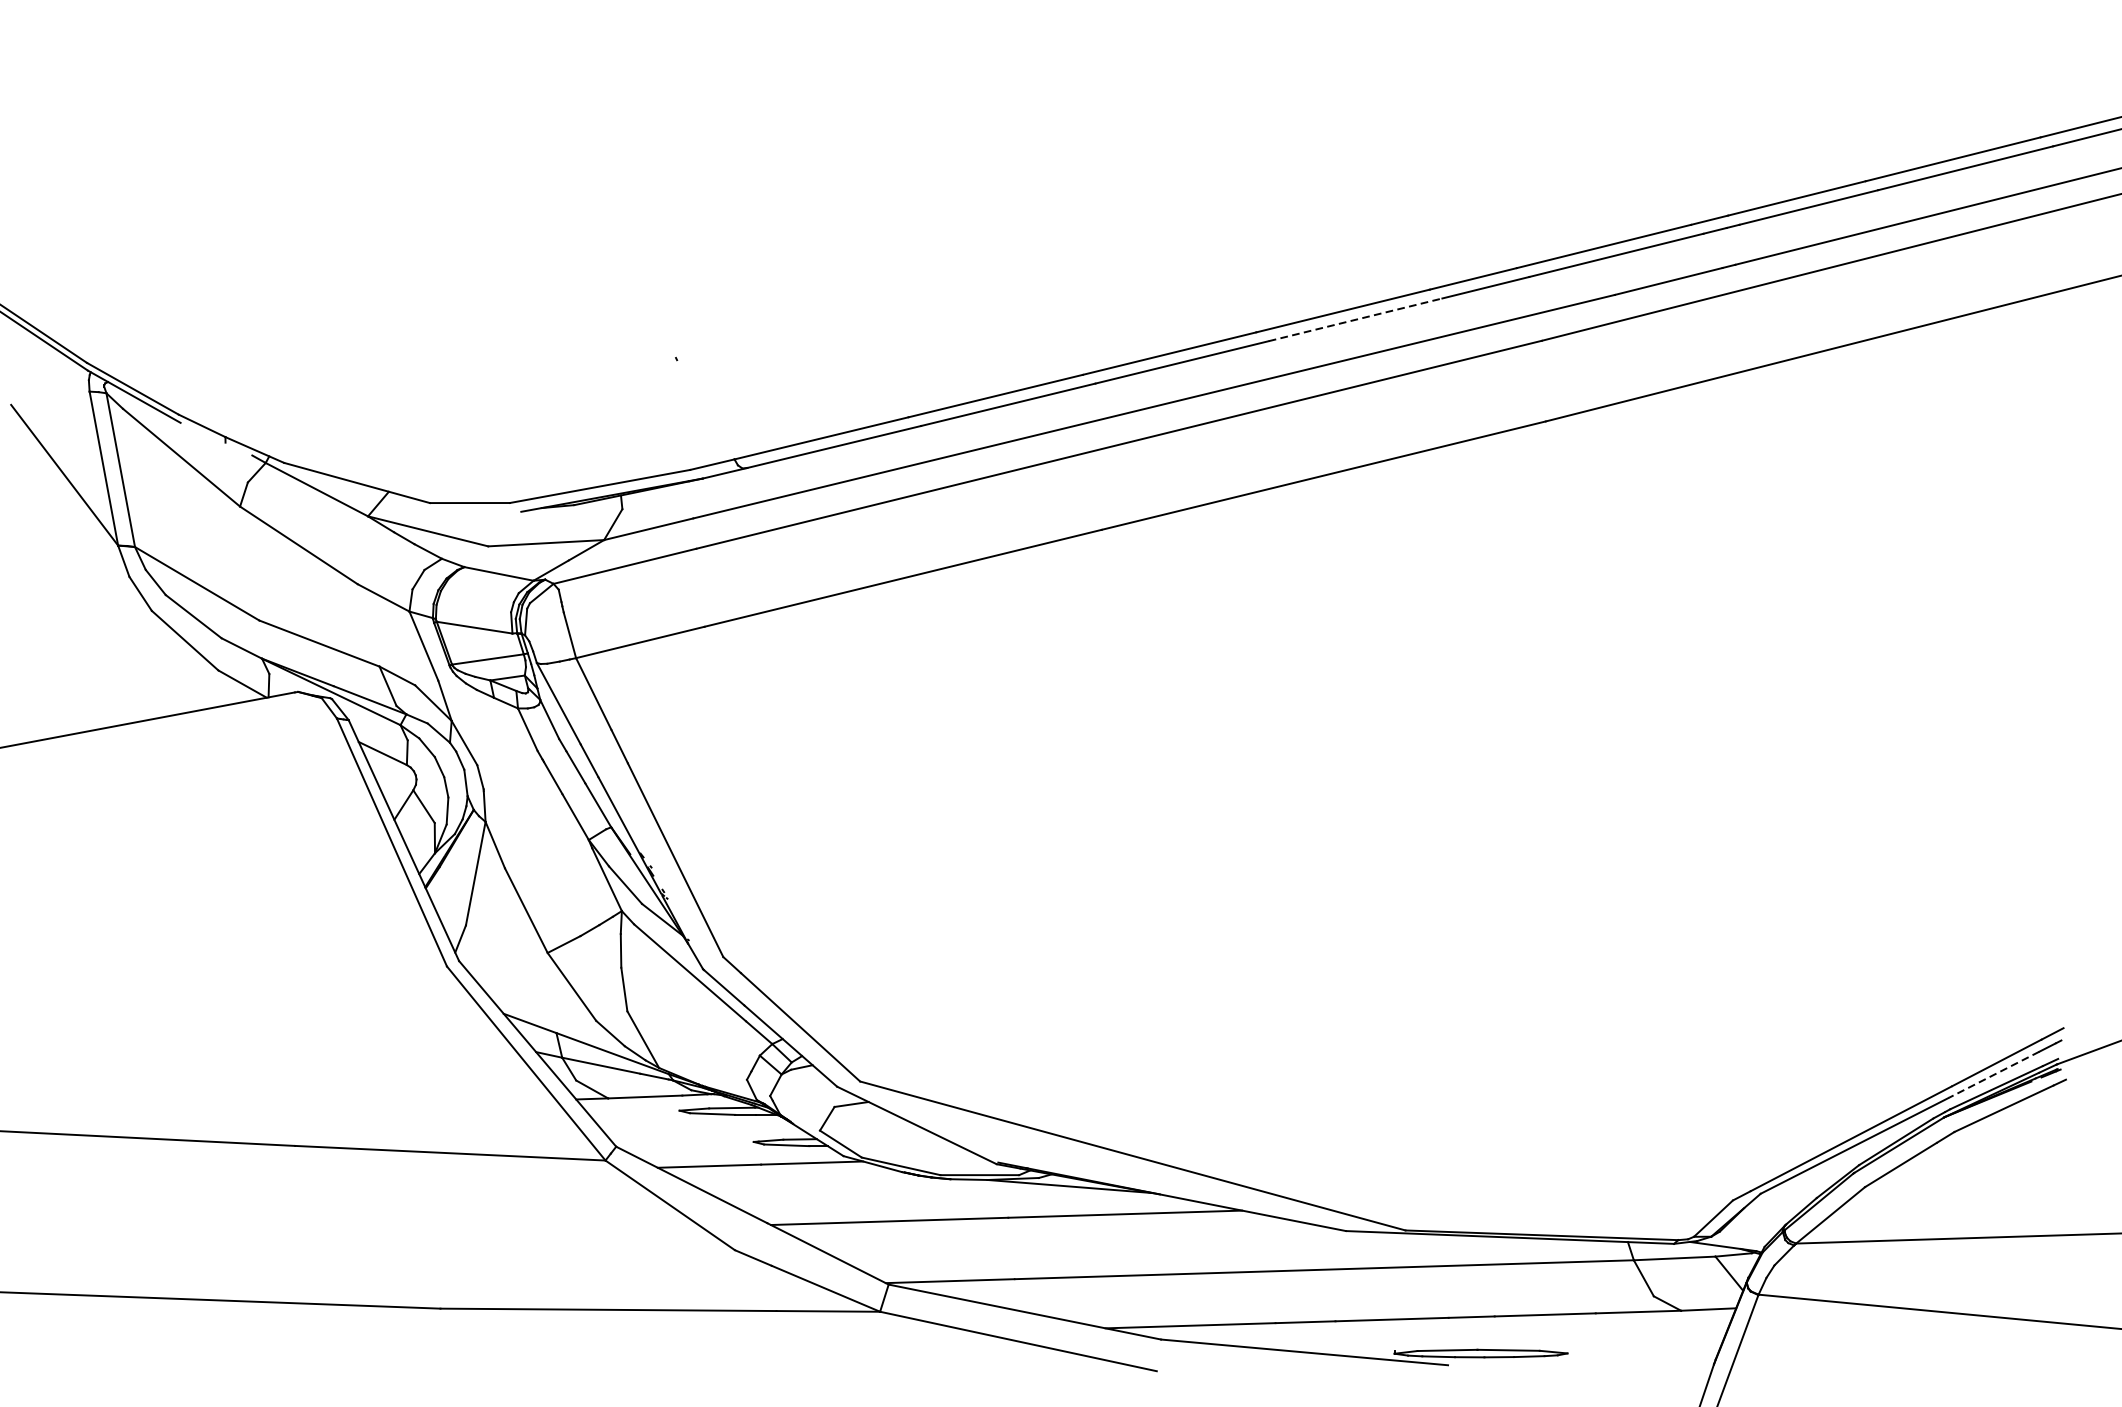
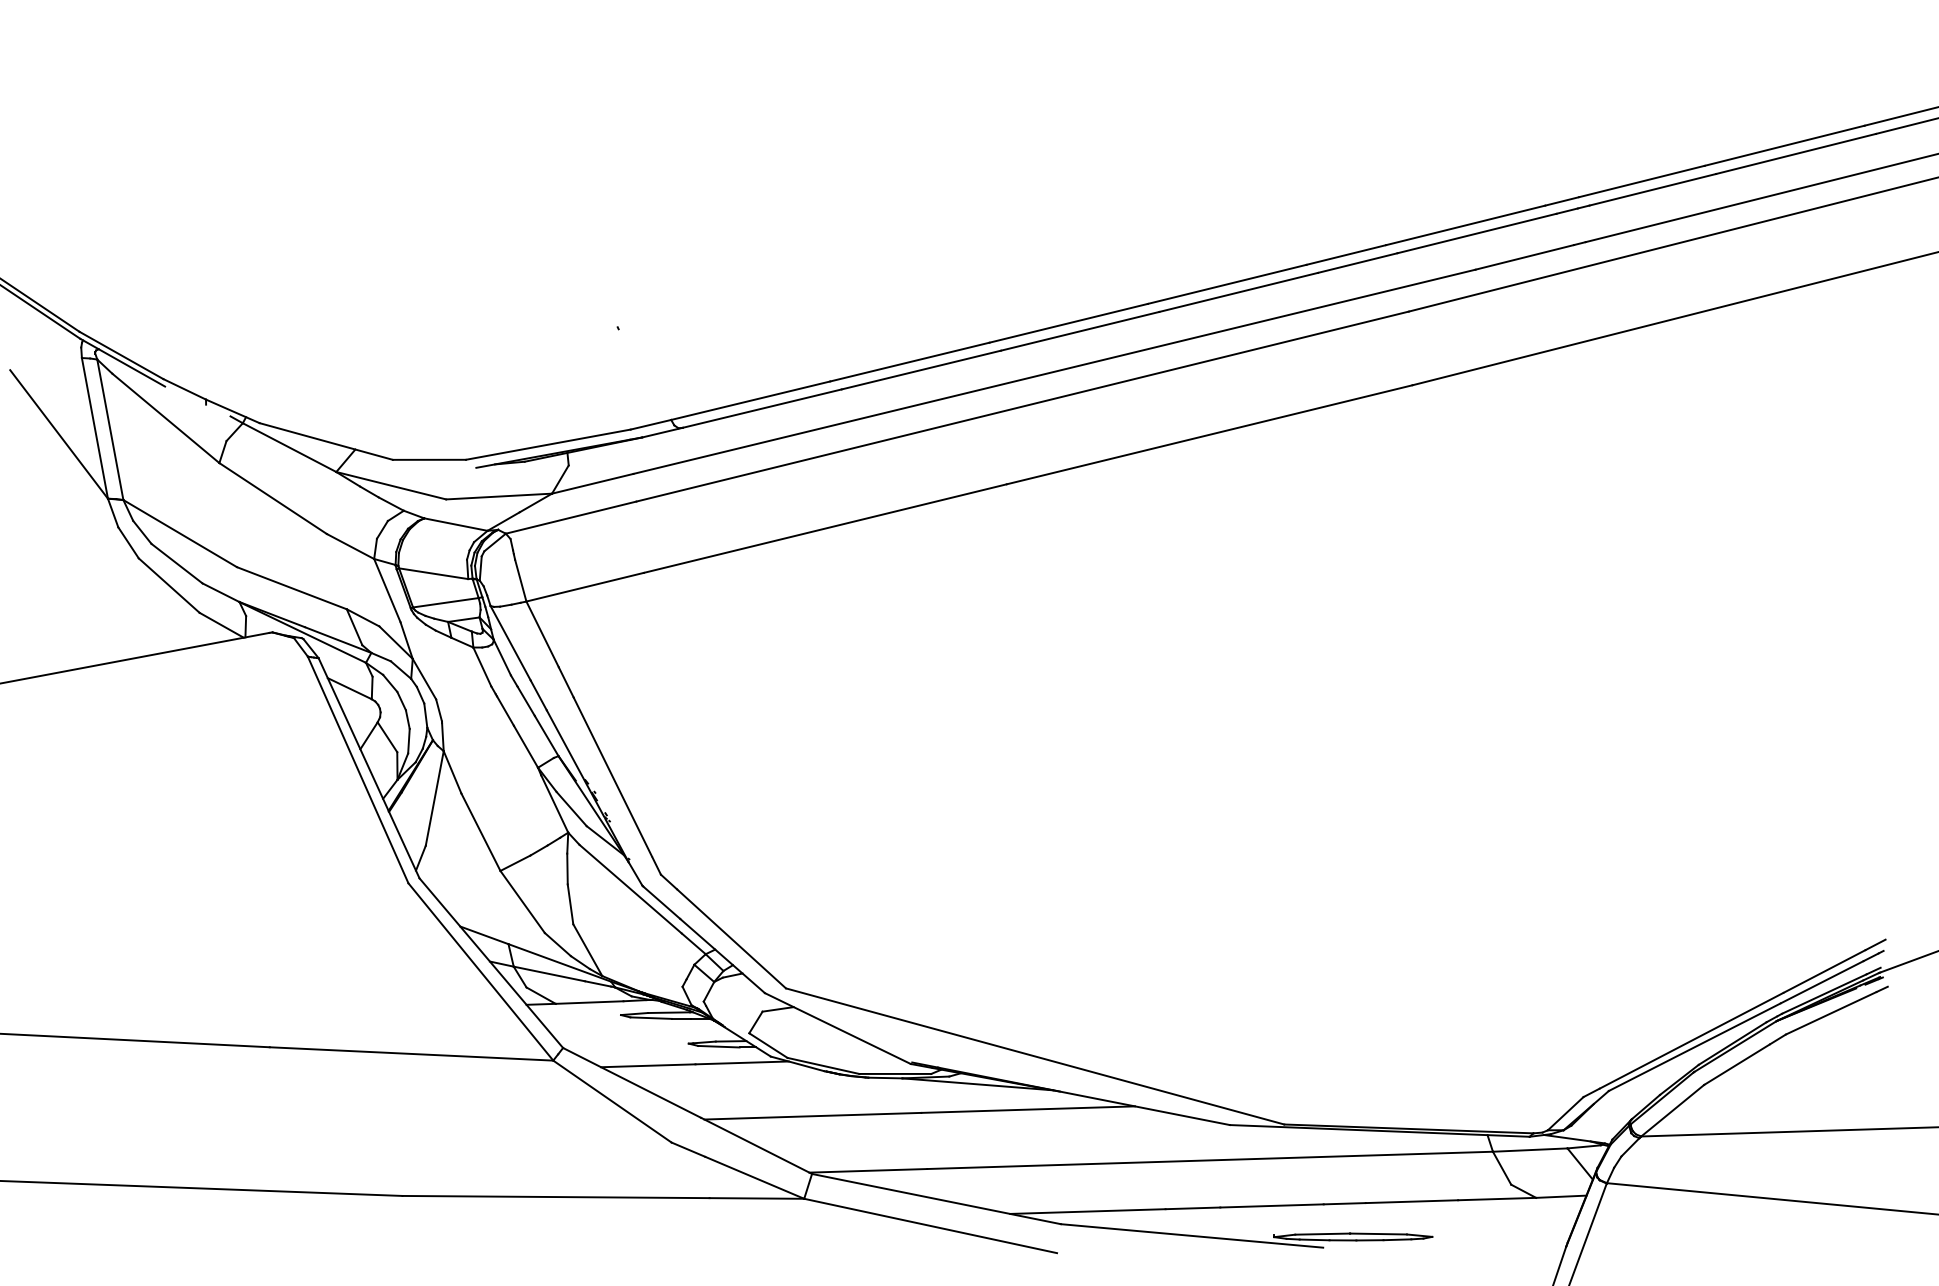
line: (1355, 319) -> (1238, 292), dashed -> solid
line: (1993, 1075) -> (1821, 982), dashed -> solid

